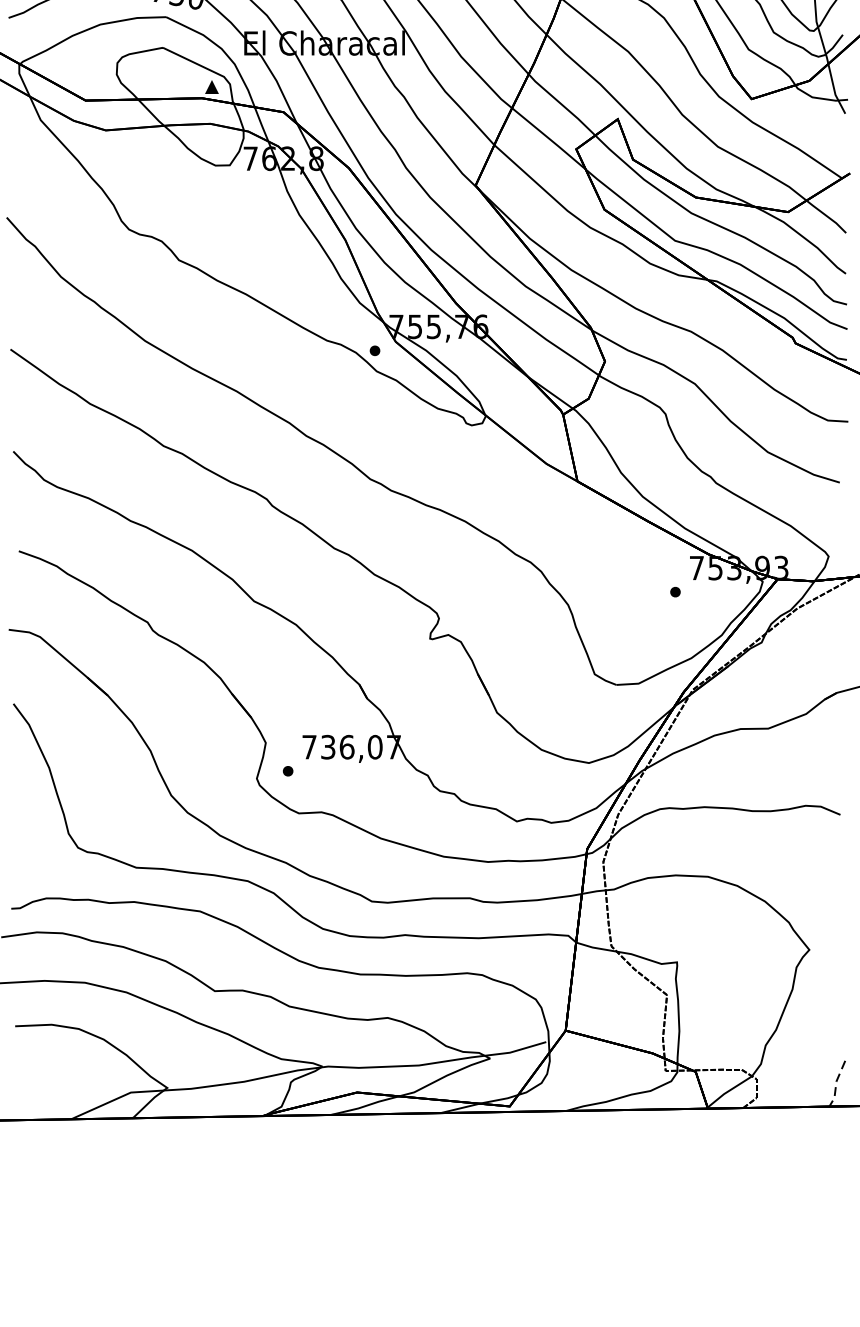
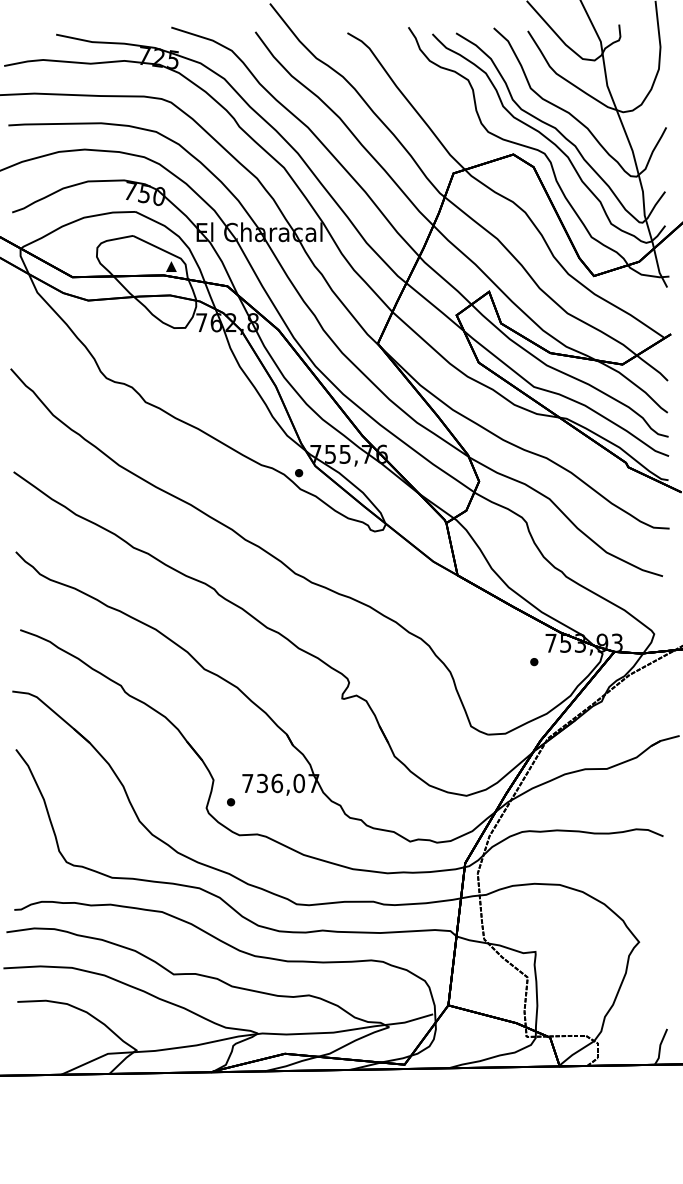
line: (836, 1083) -> (660, 1046), dashed -> solid

